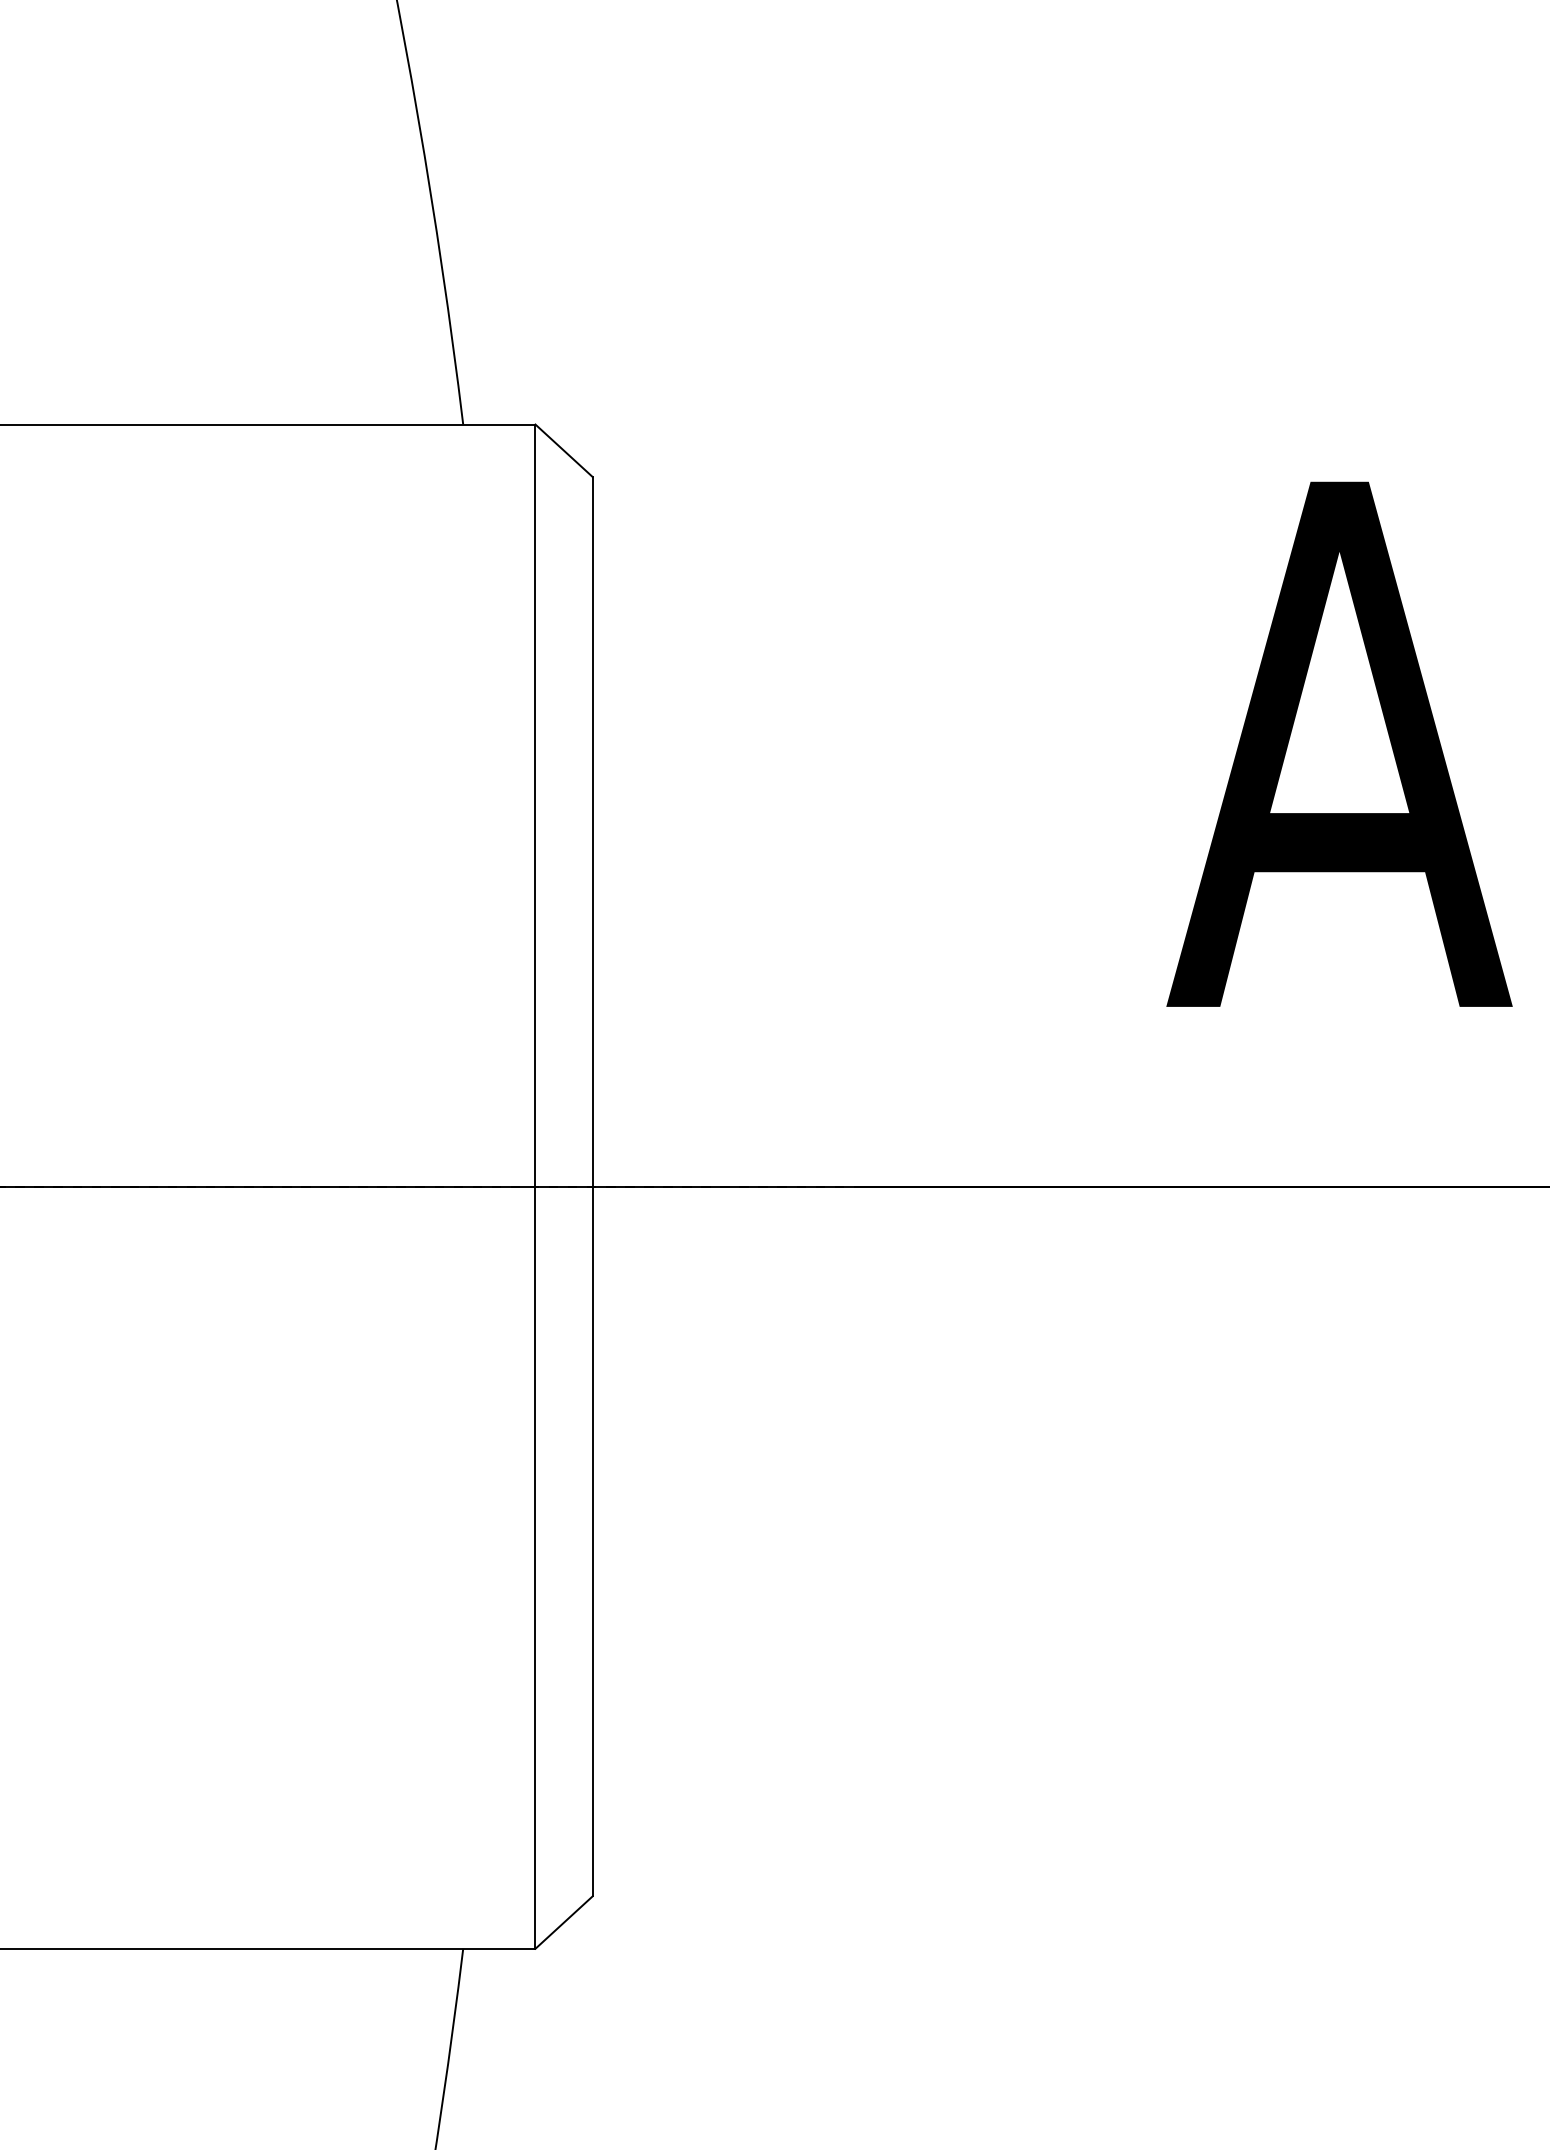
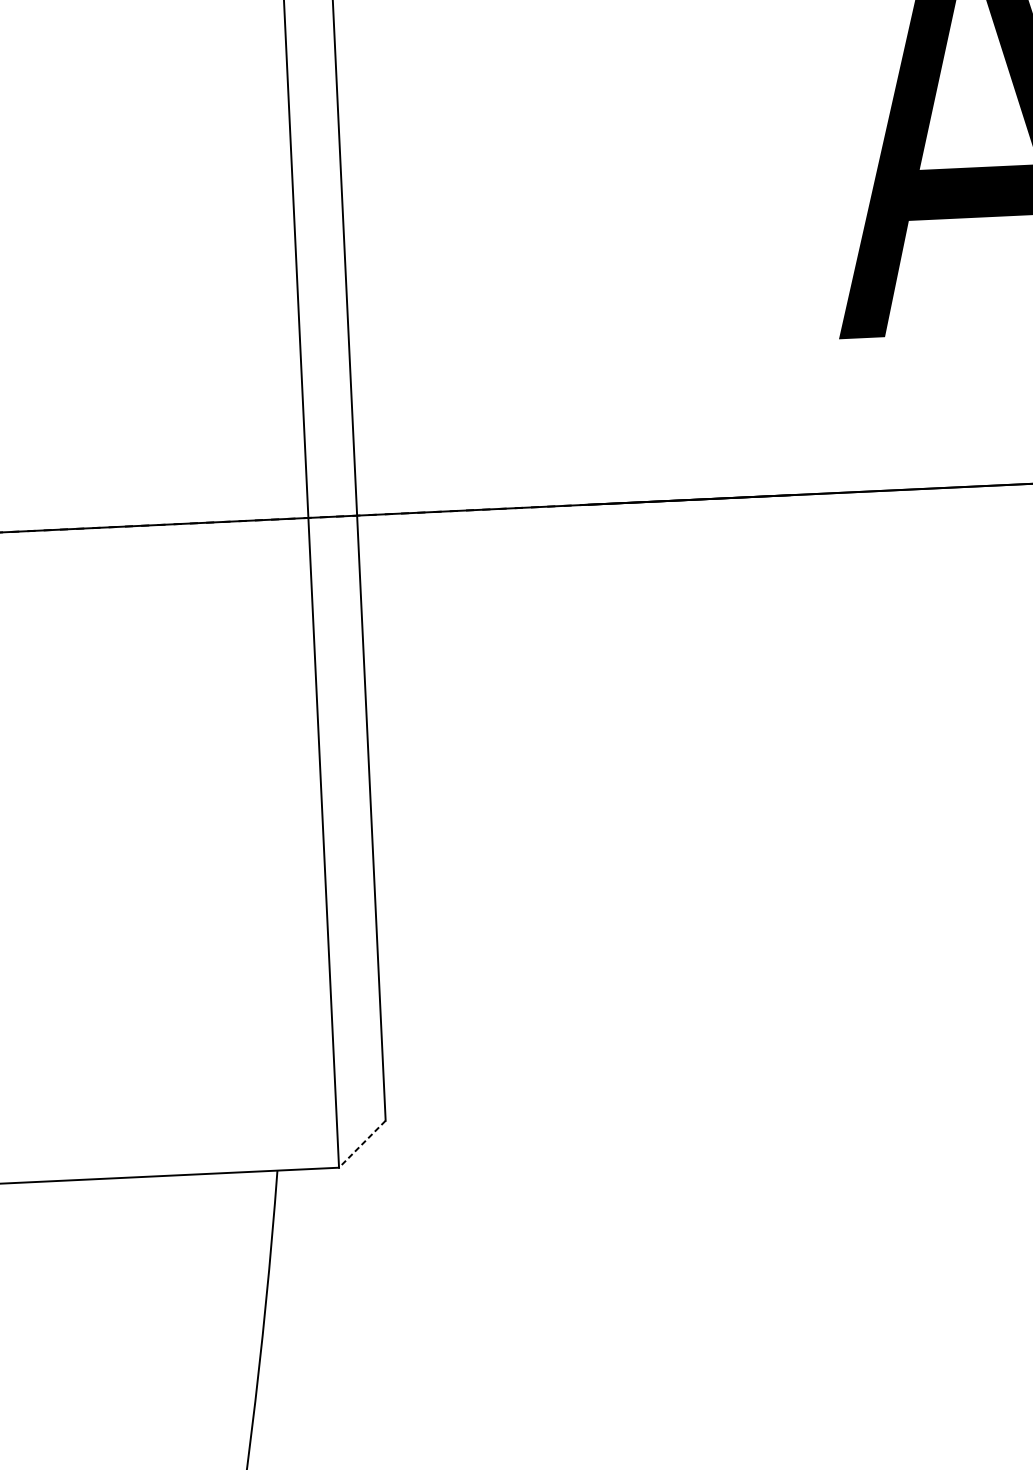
line: (564, 1922) -> (362, 1144), solid -> dashed

